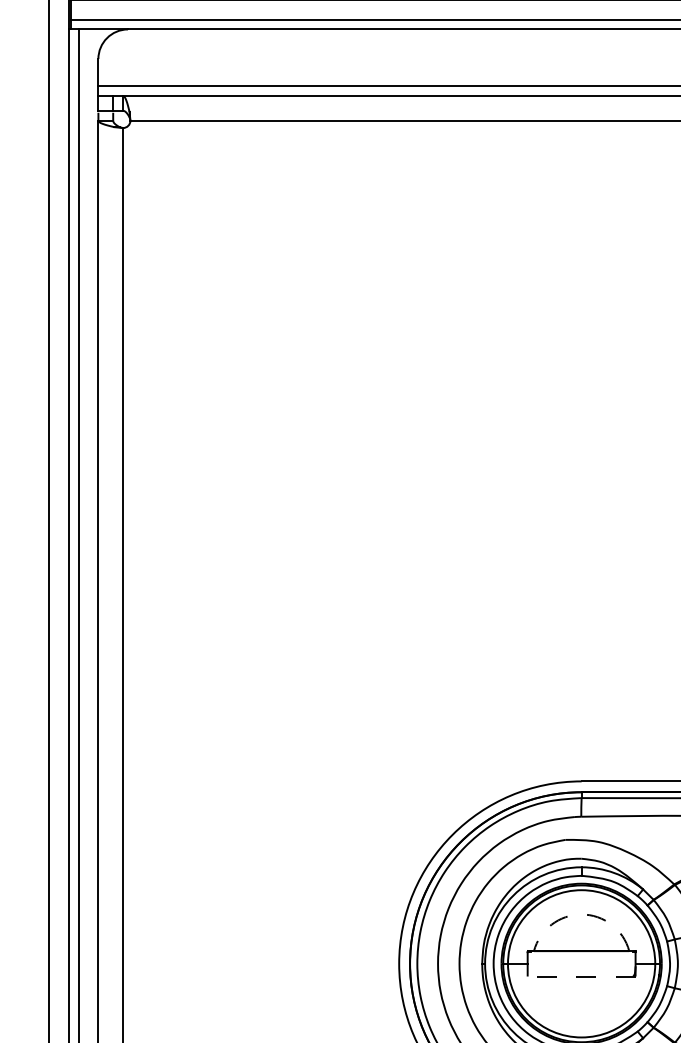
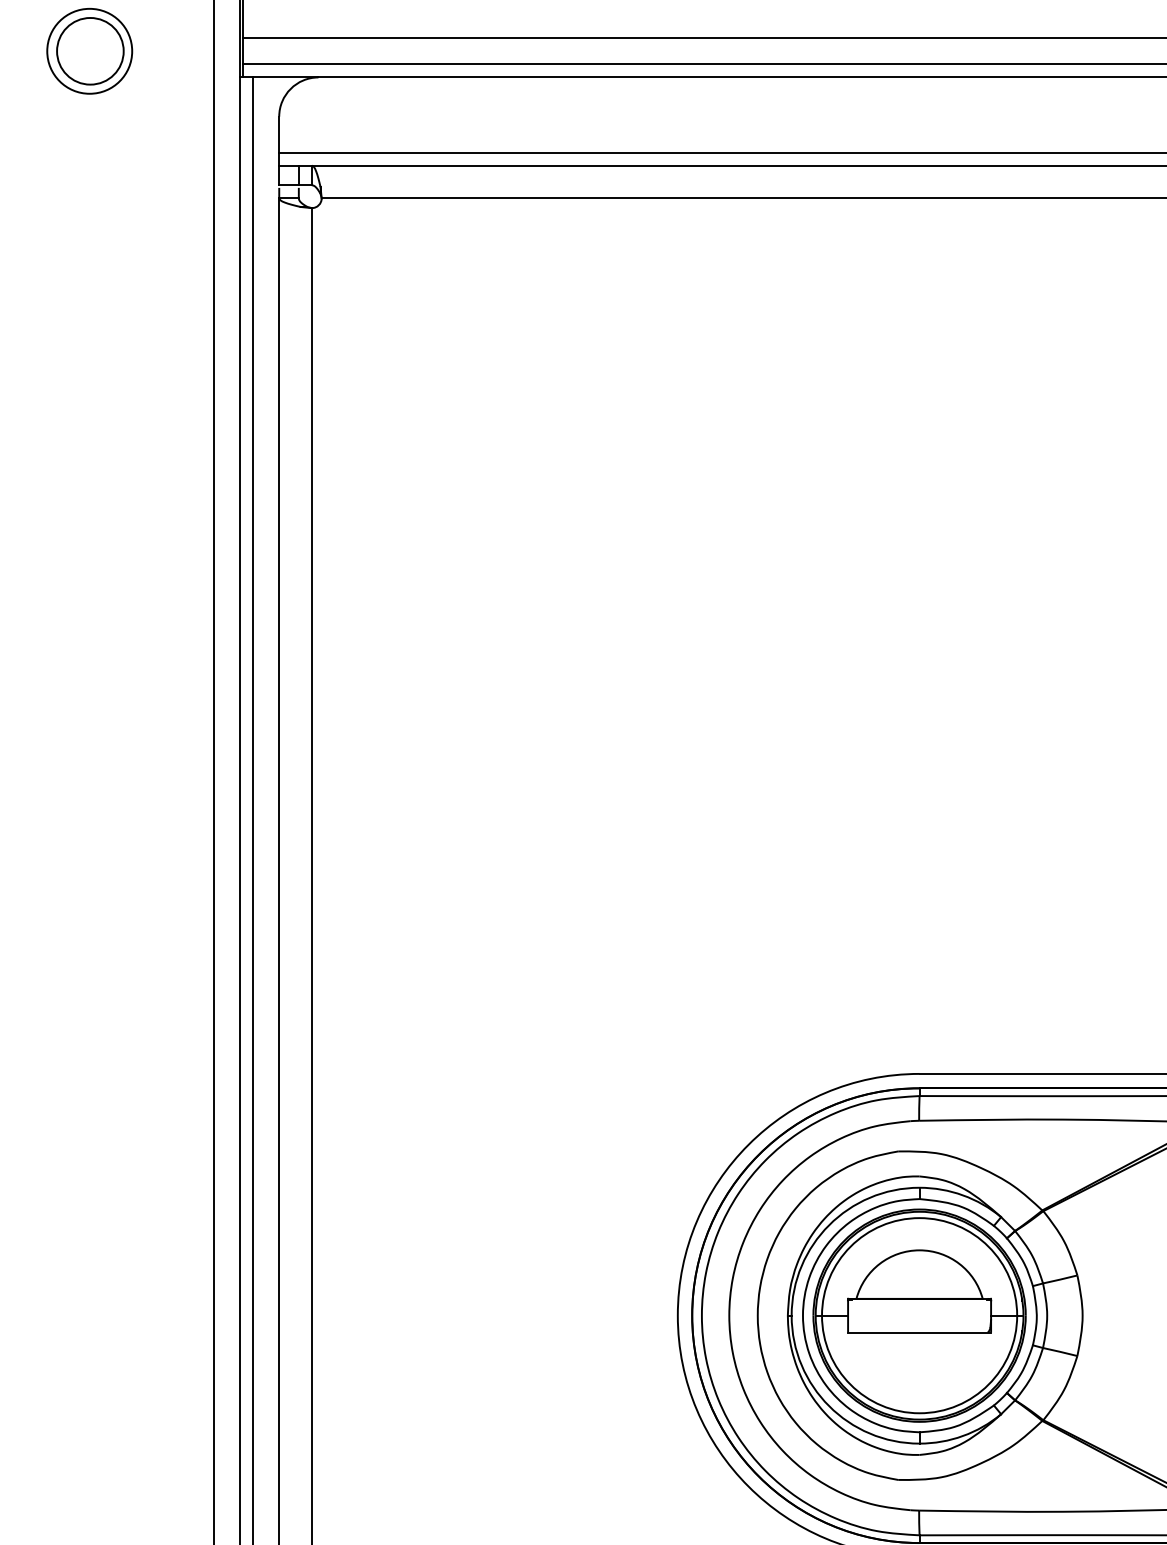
arc: (581, 914) -> (919, 1250), dashed -> solid
line: (581, 976) -> (919, 1332), dashed -> solid

